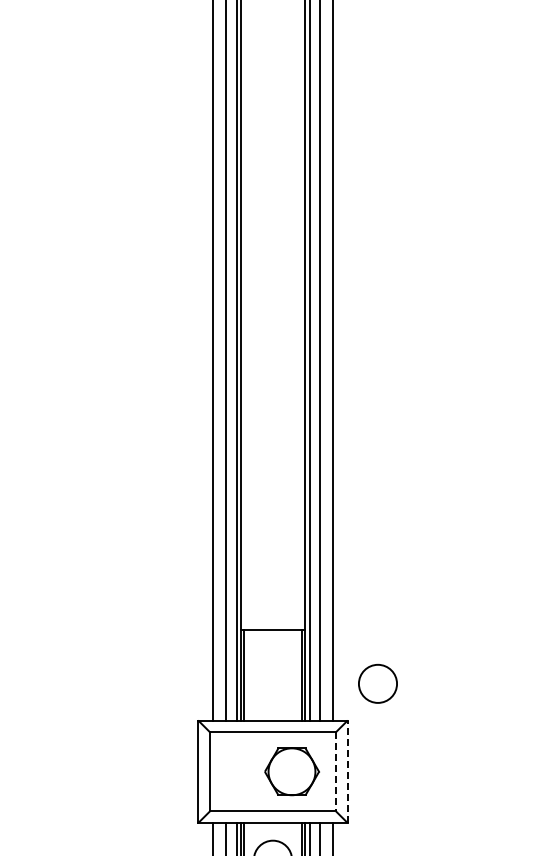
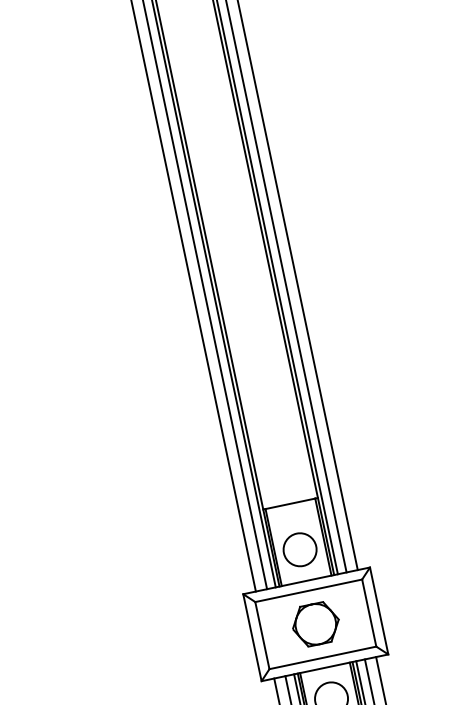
circle: (377, 683) -> (299, 549), moved
part: (291, 771) -> (315, 624), moved
line: (336, 771) -> (369, 612), dashed -> solid
line: (347, 771) -> (378, 610), dashed -> solid

